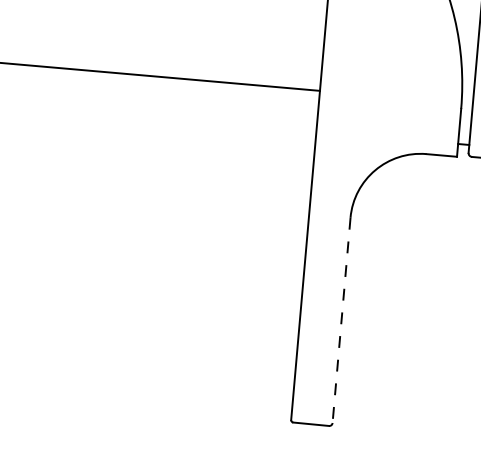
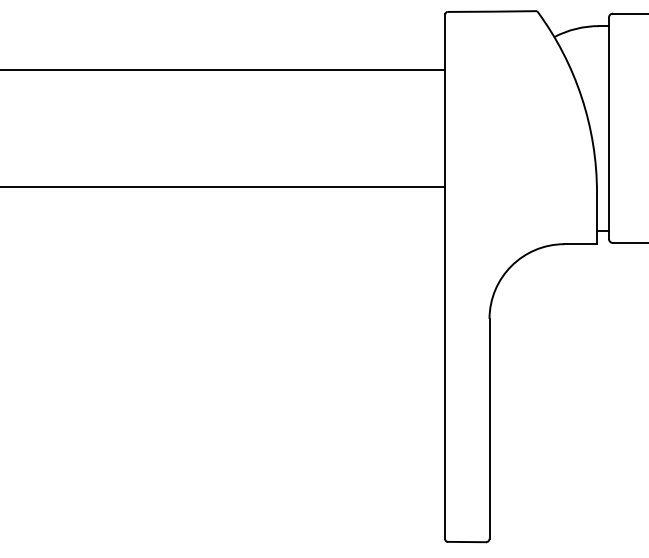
line: (341, 320) -> (489, 428), dashed -> solid

